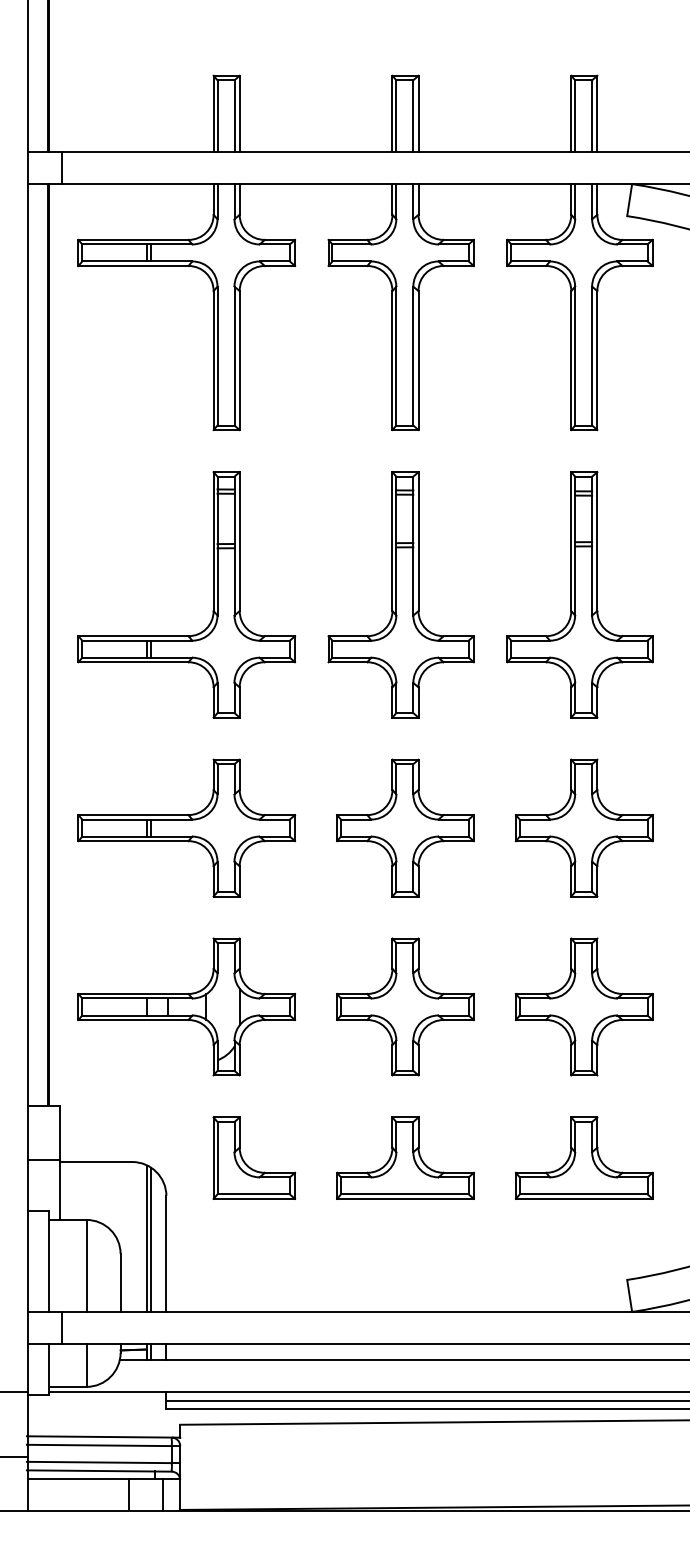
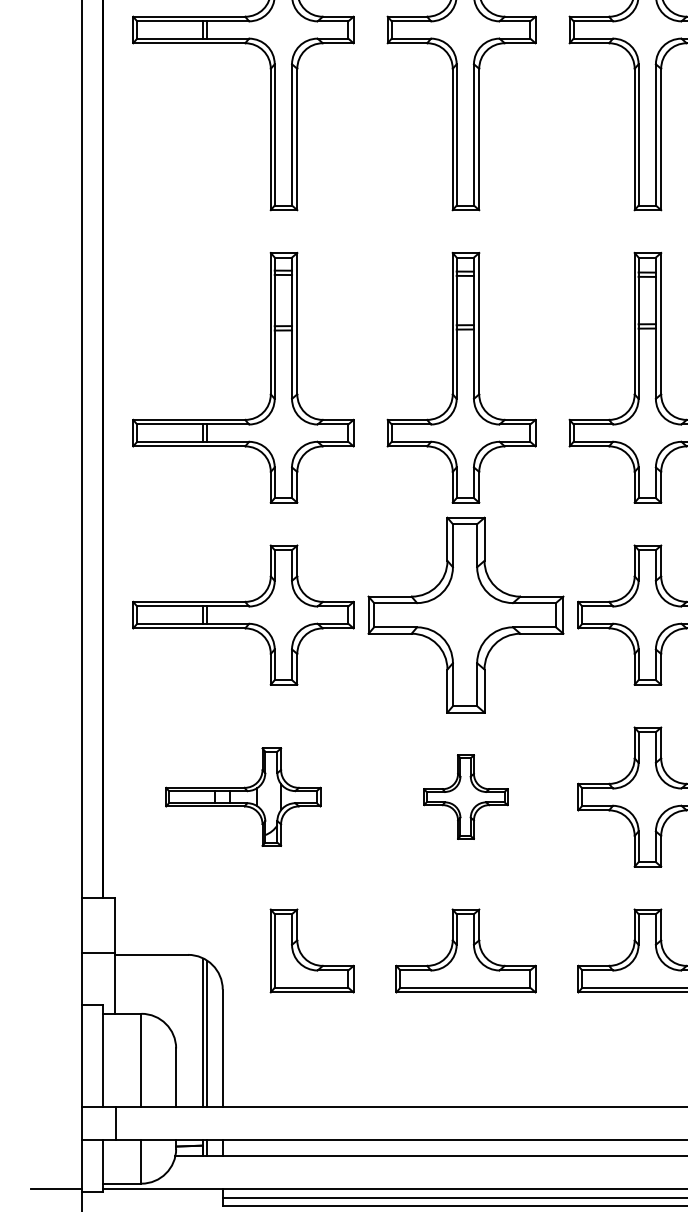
part: (405, 827) -> (466, 614), size x1.4
part: (186, 1006) -> (243, 796), size x0.7
part: (405, 1006) -> (466, 796), size x0.6

